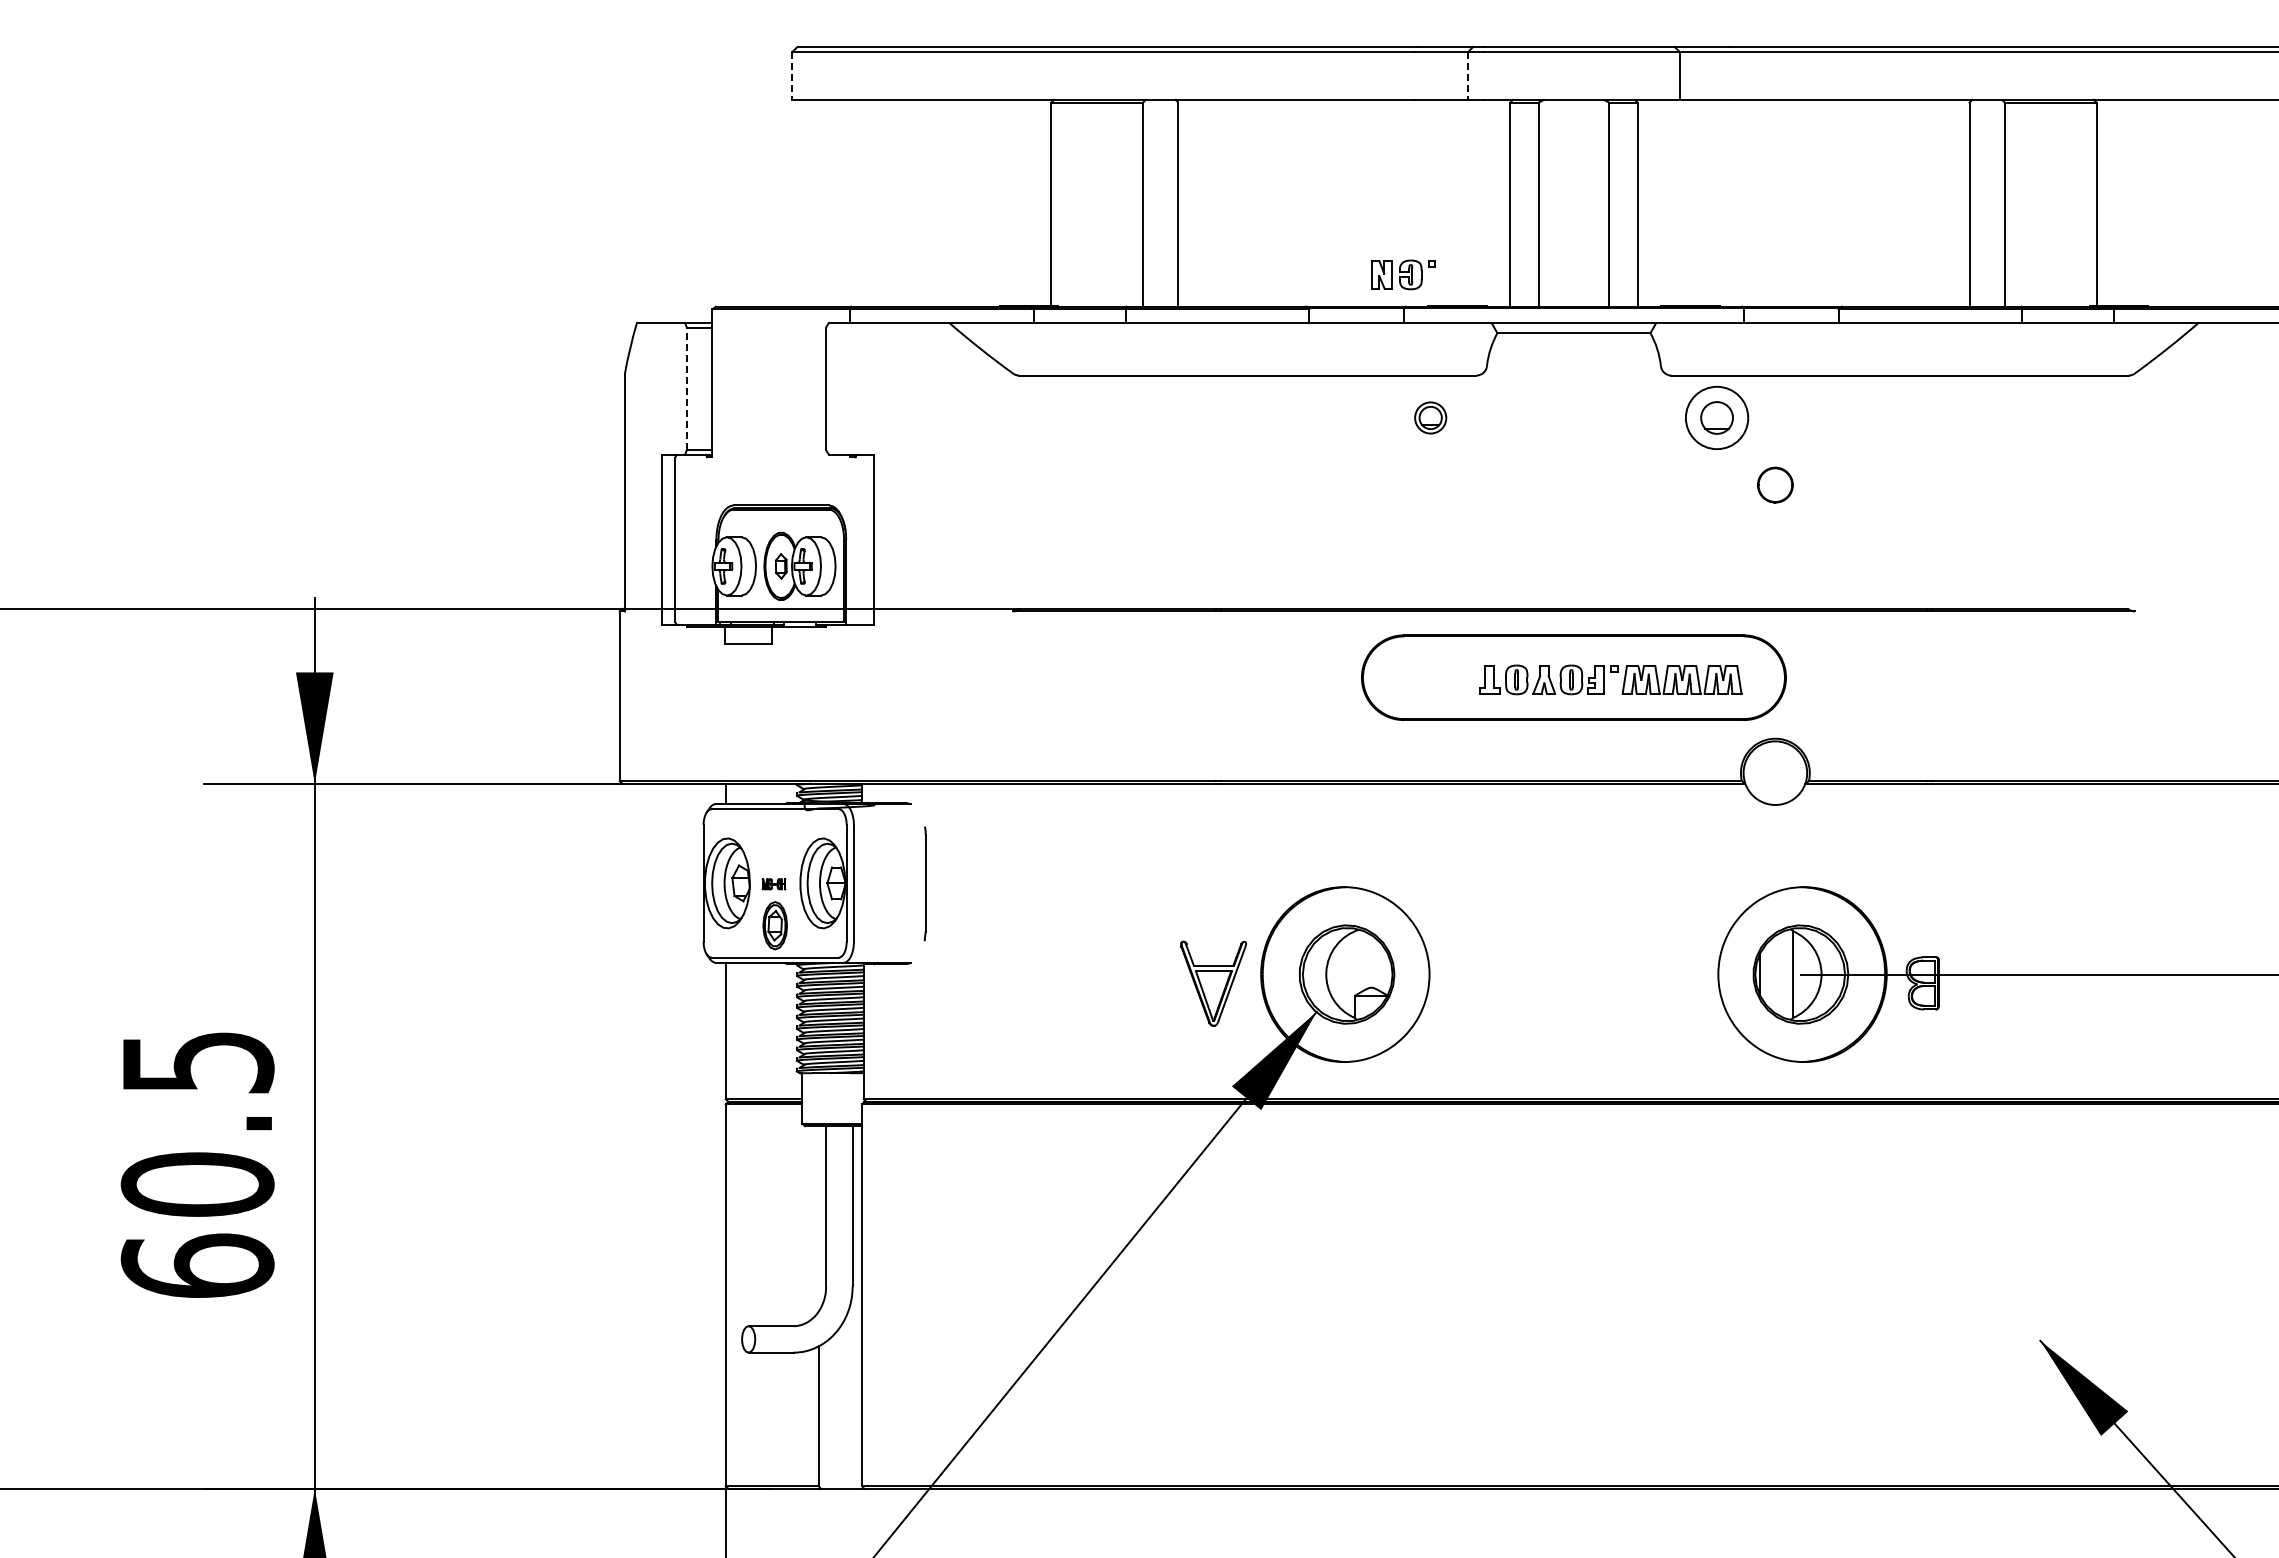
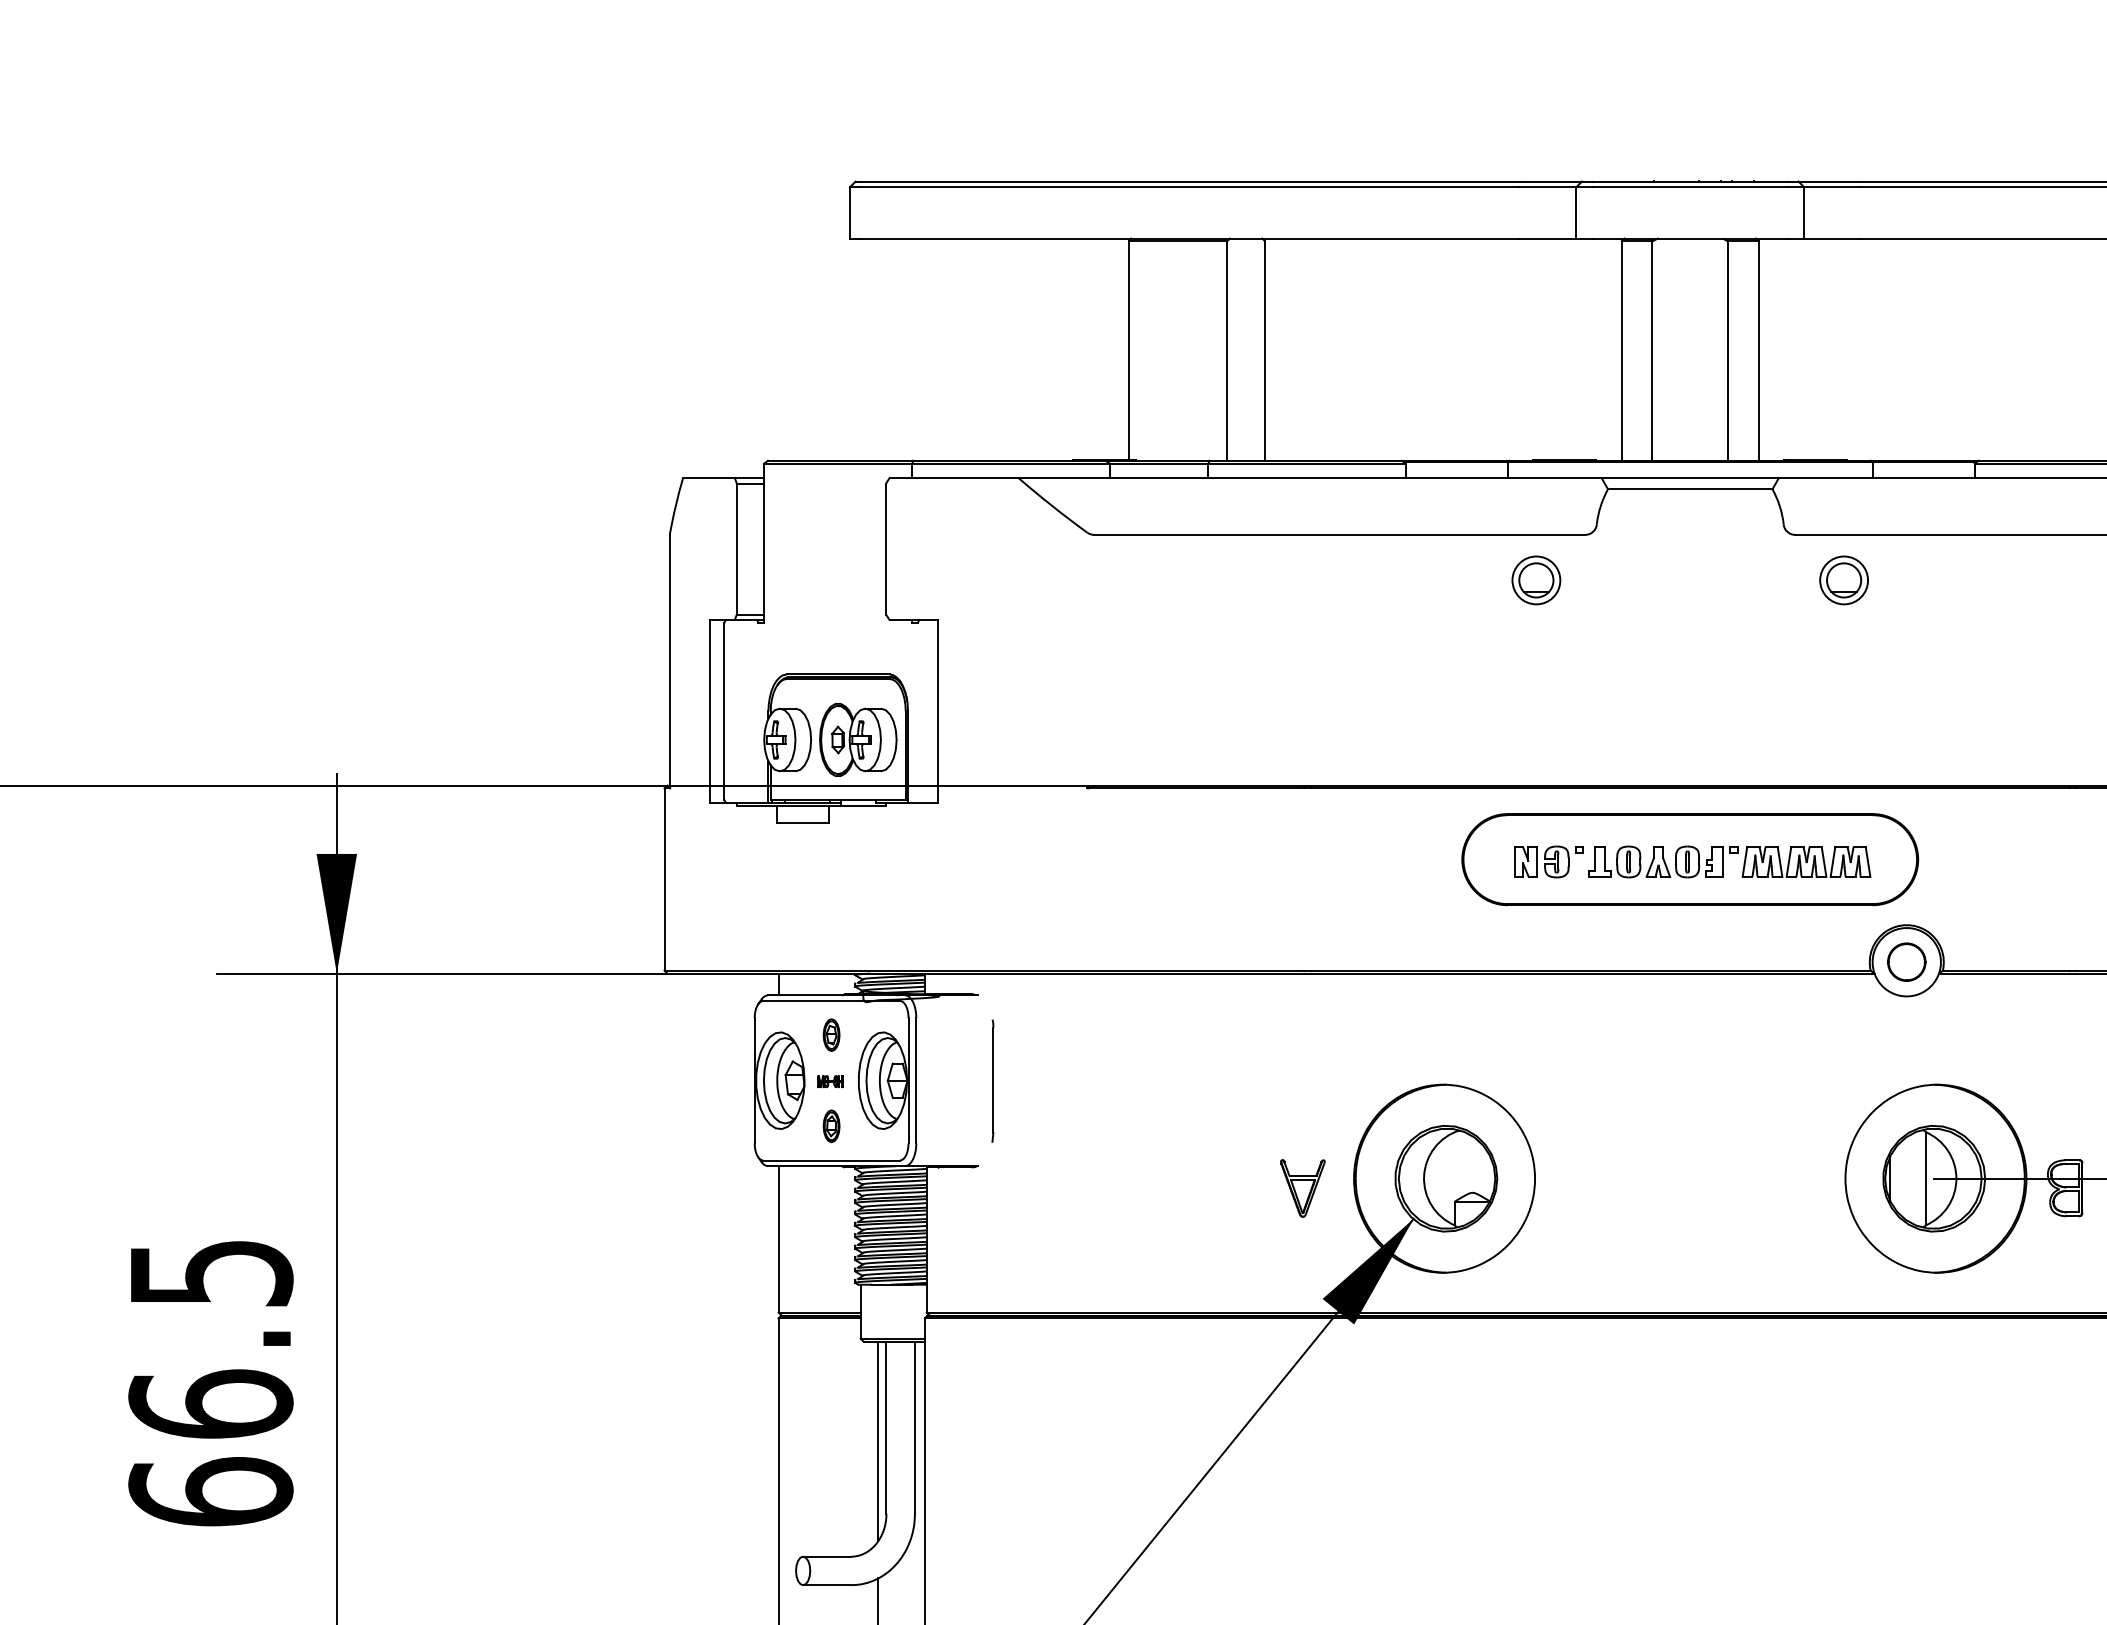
line: (792, 76) -> (850, 213), dashed -> solid
line: (1467, 76) -> (1575, 213), dashed -> solid
part: (1403, 274) -> (1548, 861), moved
line: (686, 388) -> (736, 548), dashed -> solid
part: (1430, 417) -> (1536, 579), size x1.43
circle: (1716, 417) -> (1843, 579), size x0.71
part: (1775, 484) -> (1906, 961), moved
part: (774, 840) -> (830, 1034), added
part: (774, 925) -> (830, 1125), size x0.62
part: (1213, 983) -> (1302, 1188), size x0.62
text: (197, 1183) -> (210, 1403), 60.5 -> 66.5
line: (818, 1218) -> (878, 1440), added

